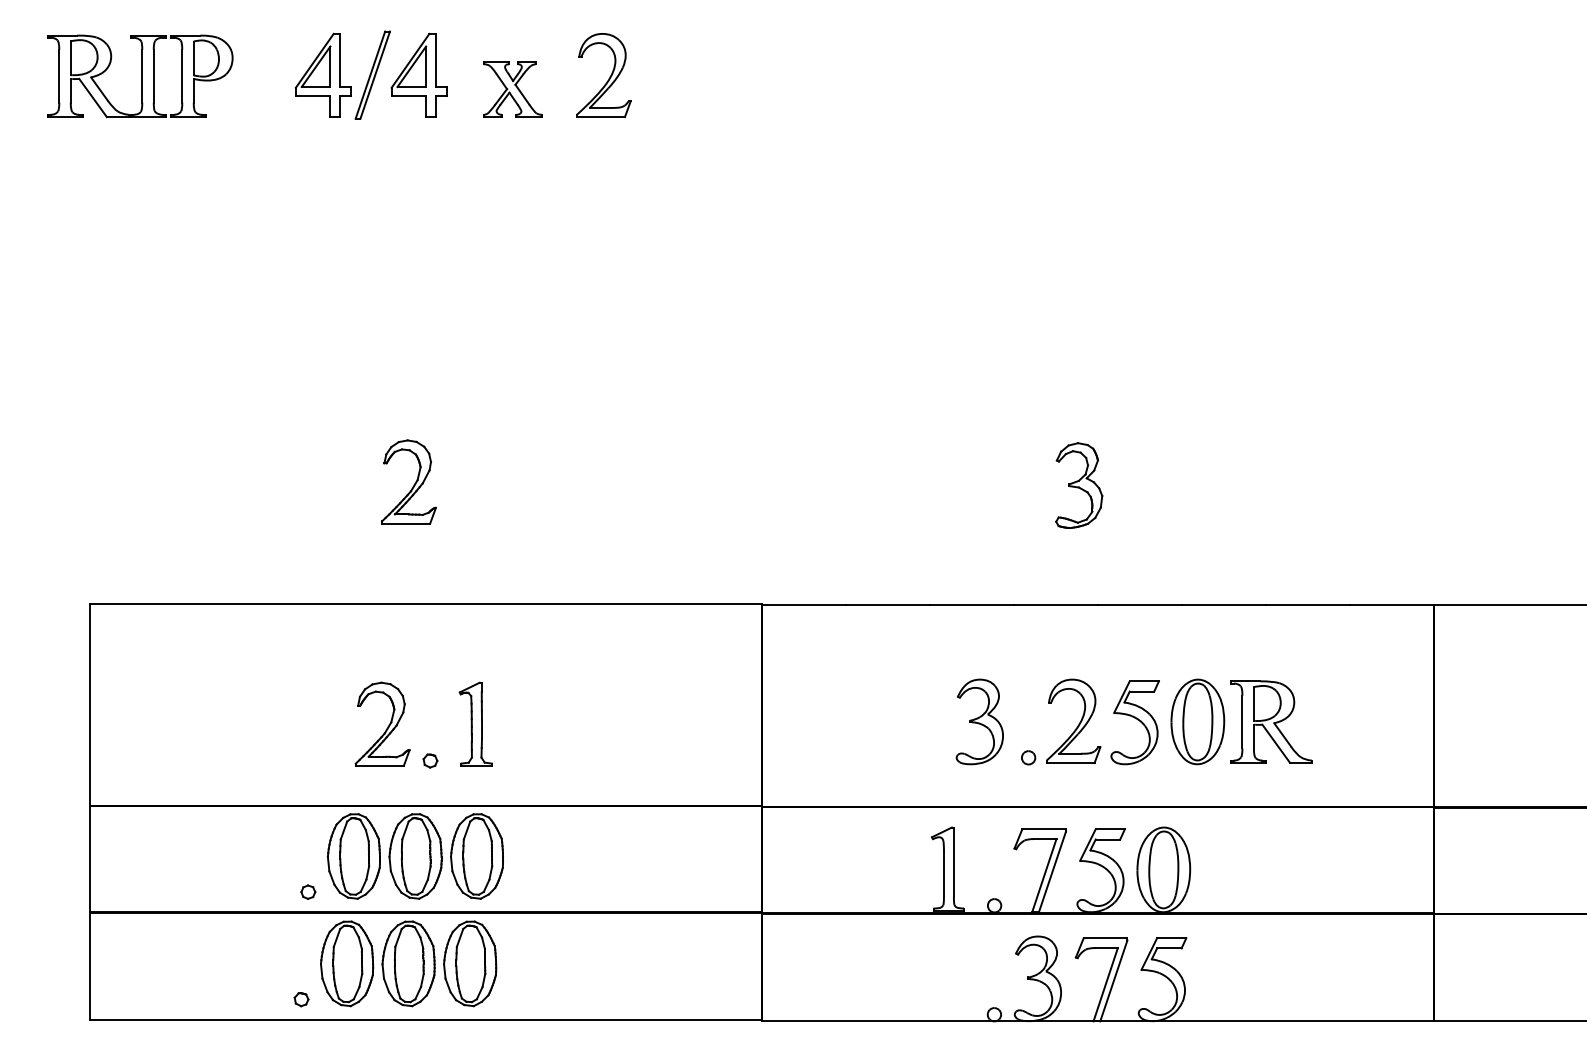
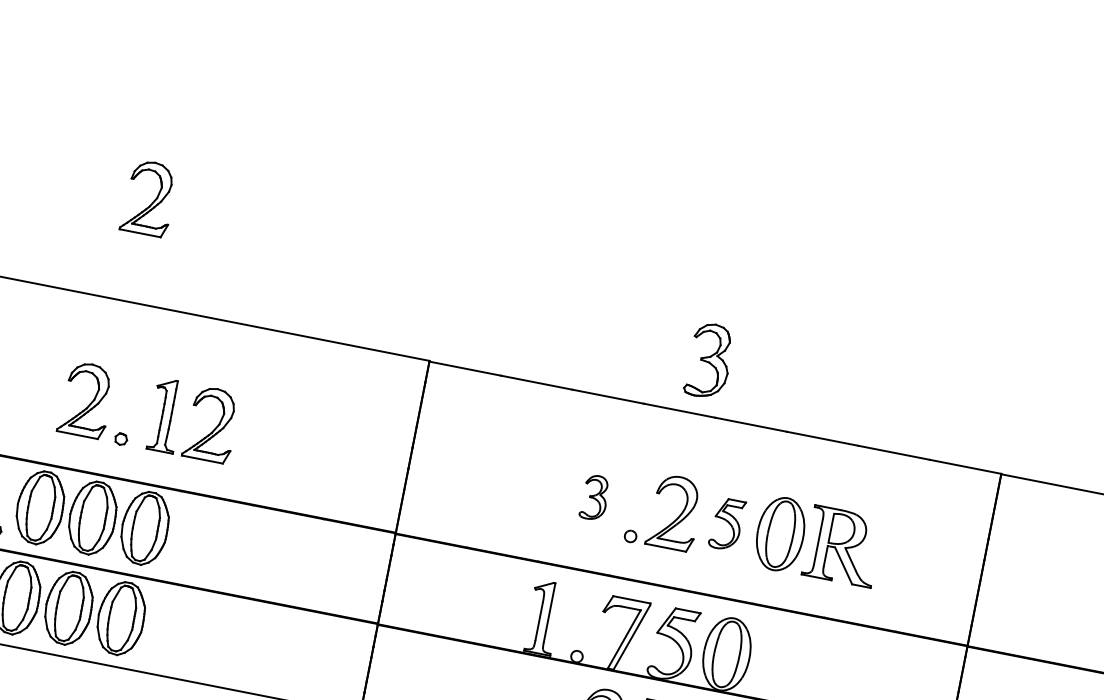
part: (1079, 485) -> (710, 360), moved
part: (979, 721) -> (594, 497), size x0.6
part: (1134, 722) -> (726, 524), size x0.7
part: (529, 723) -> (211, 423), added

